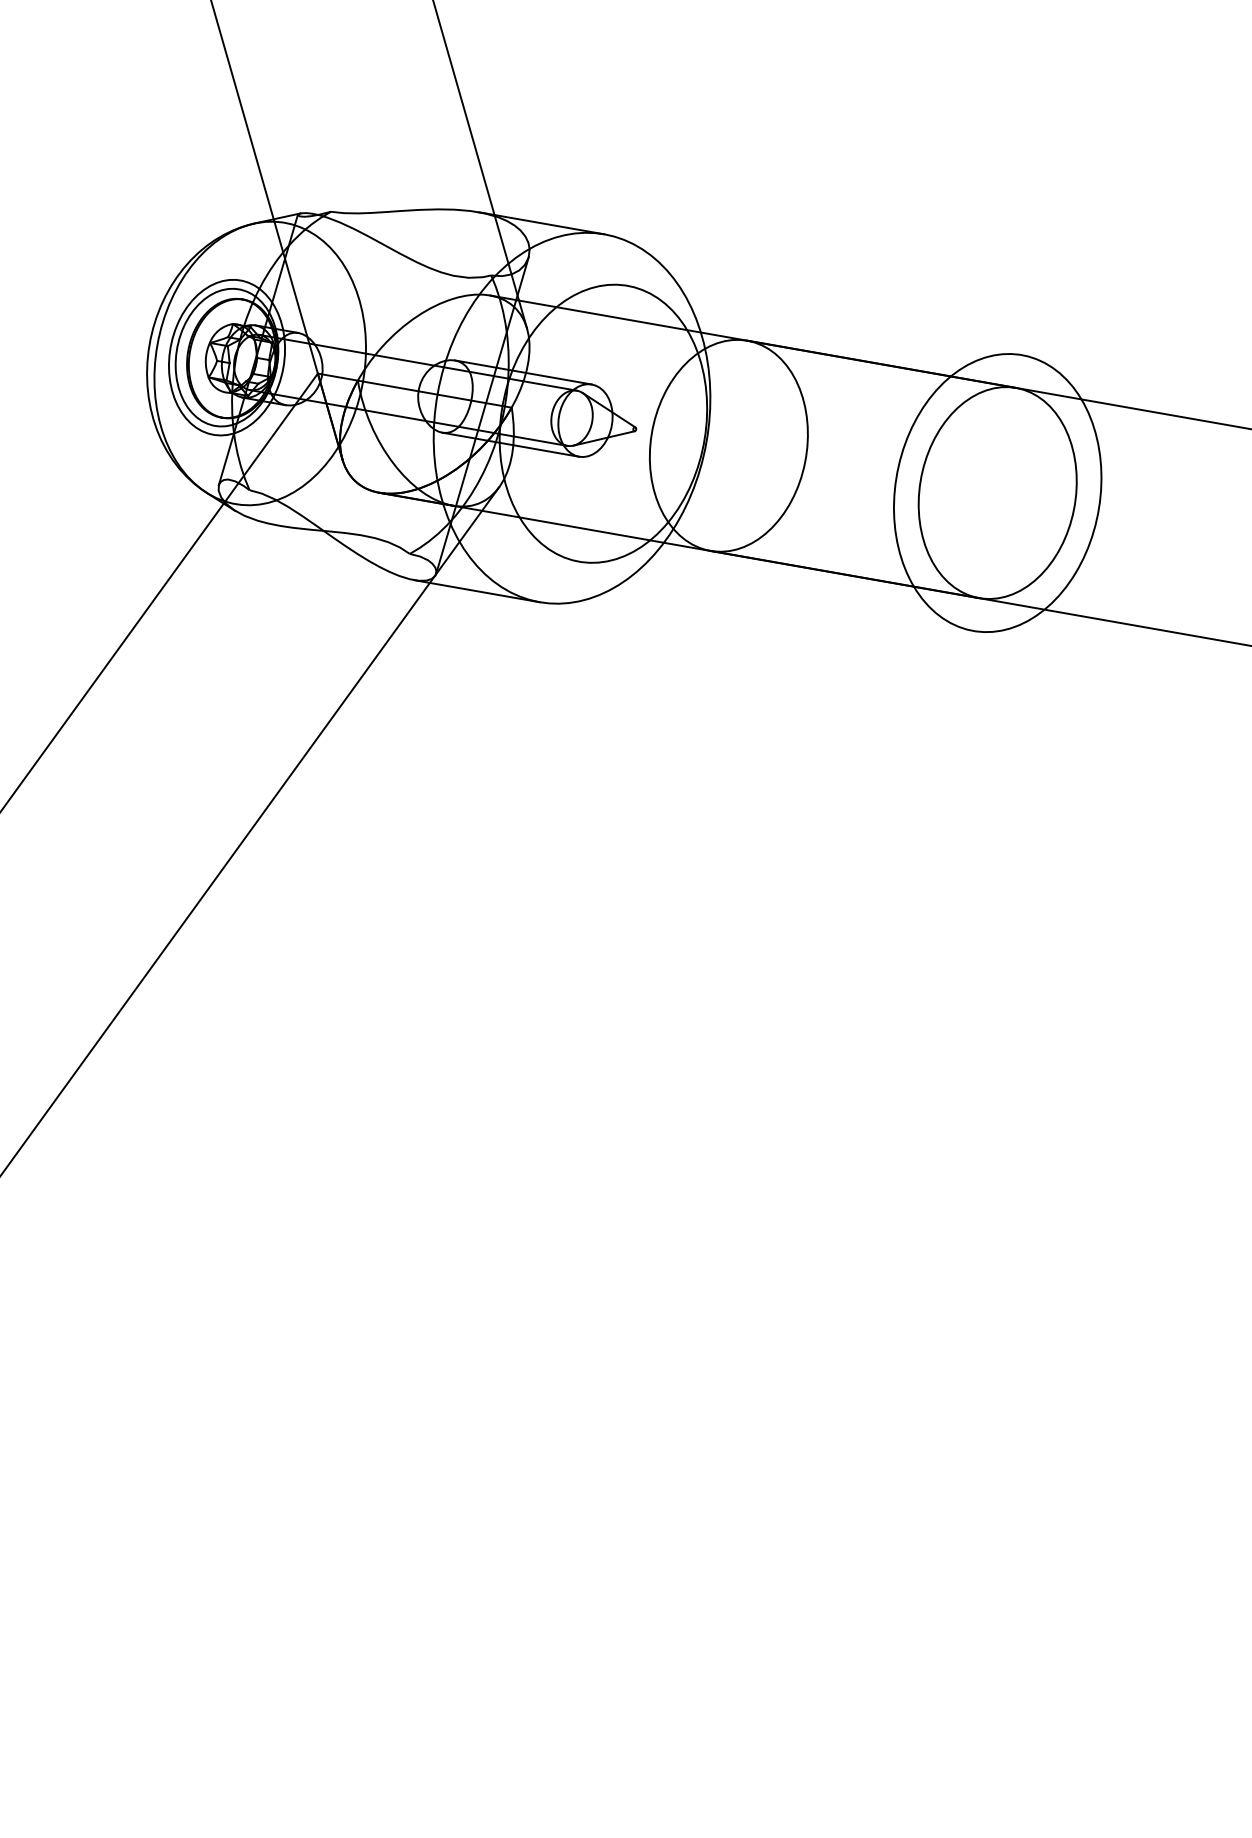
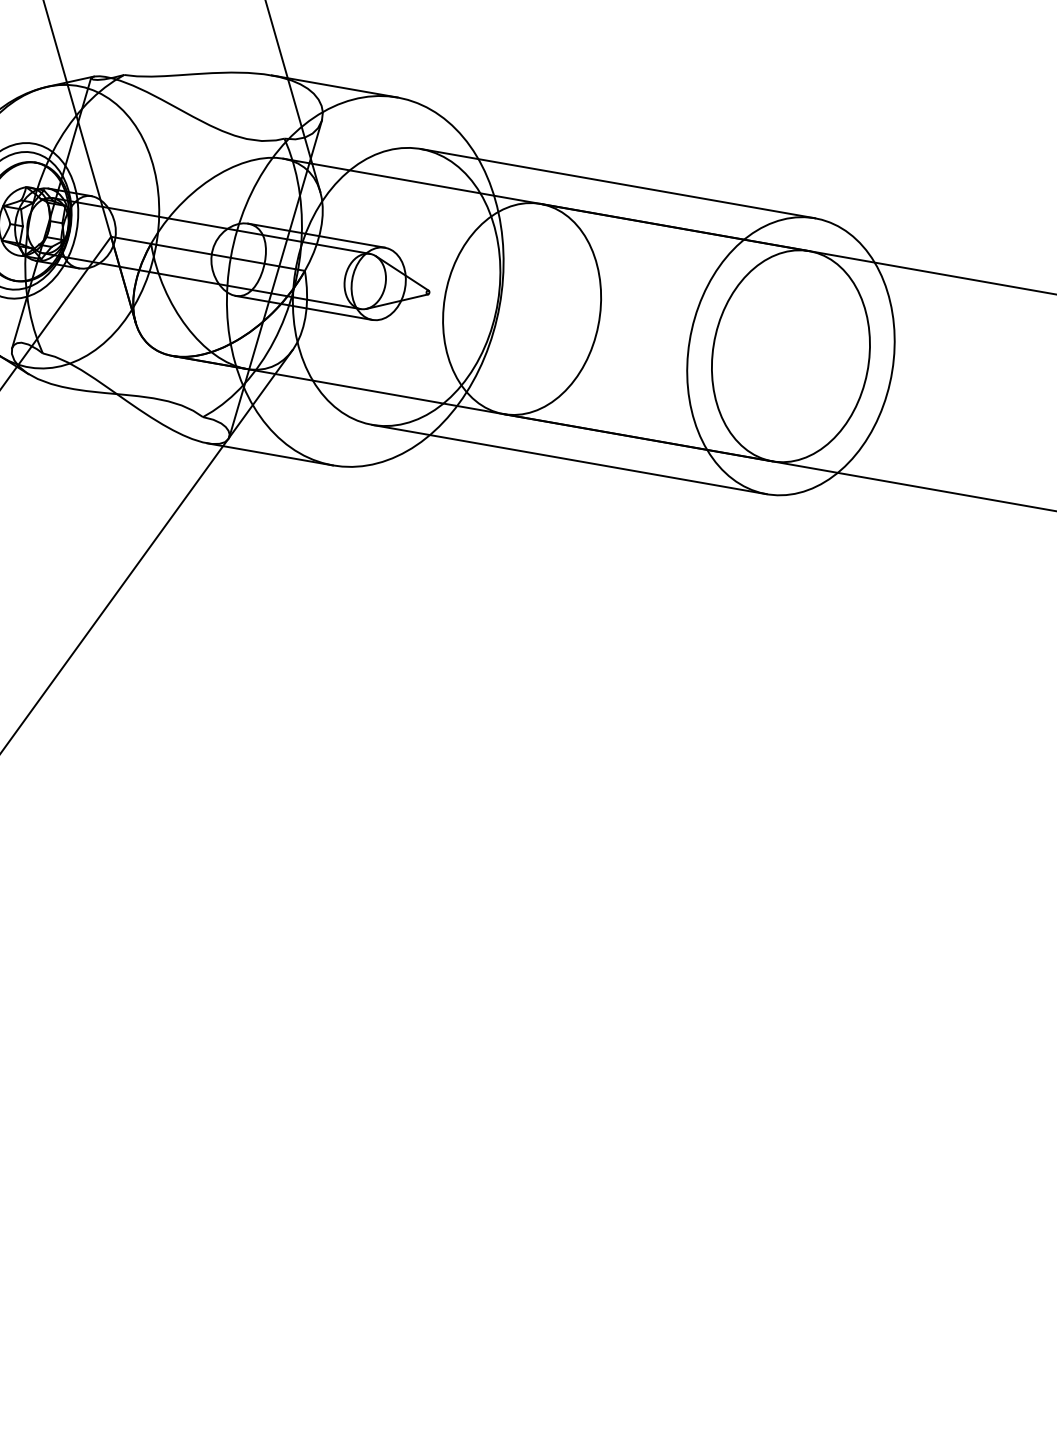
line: (824, 320) -> (617, 183), added
line: (776, 596) -> (569, 459), added

